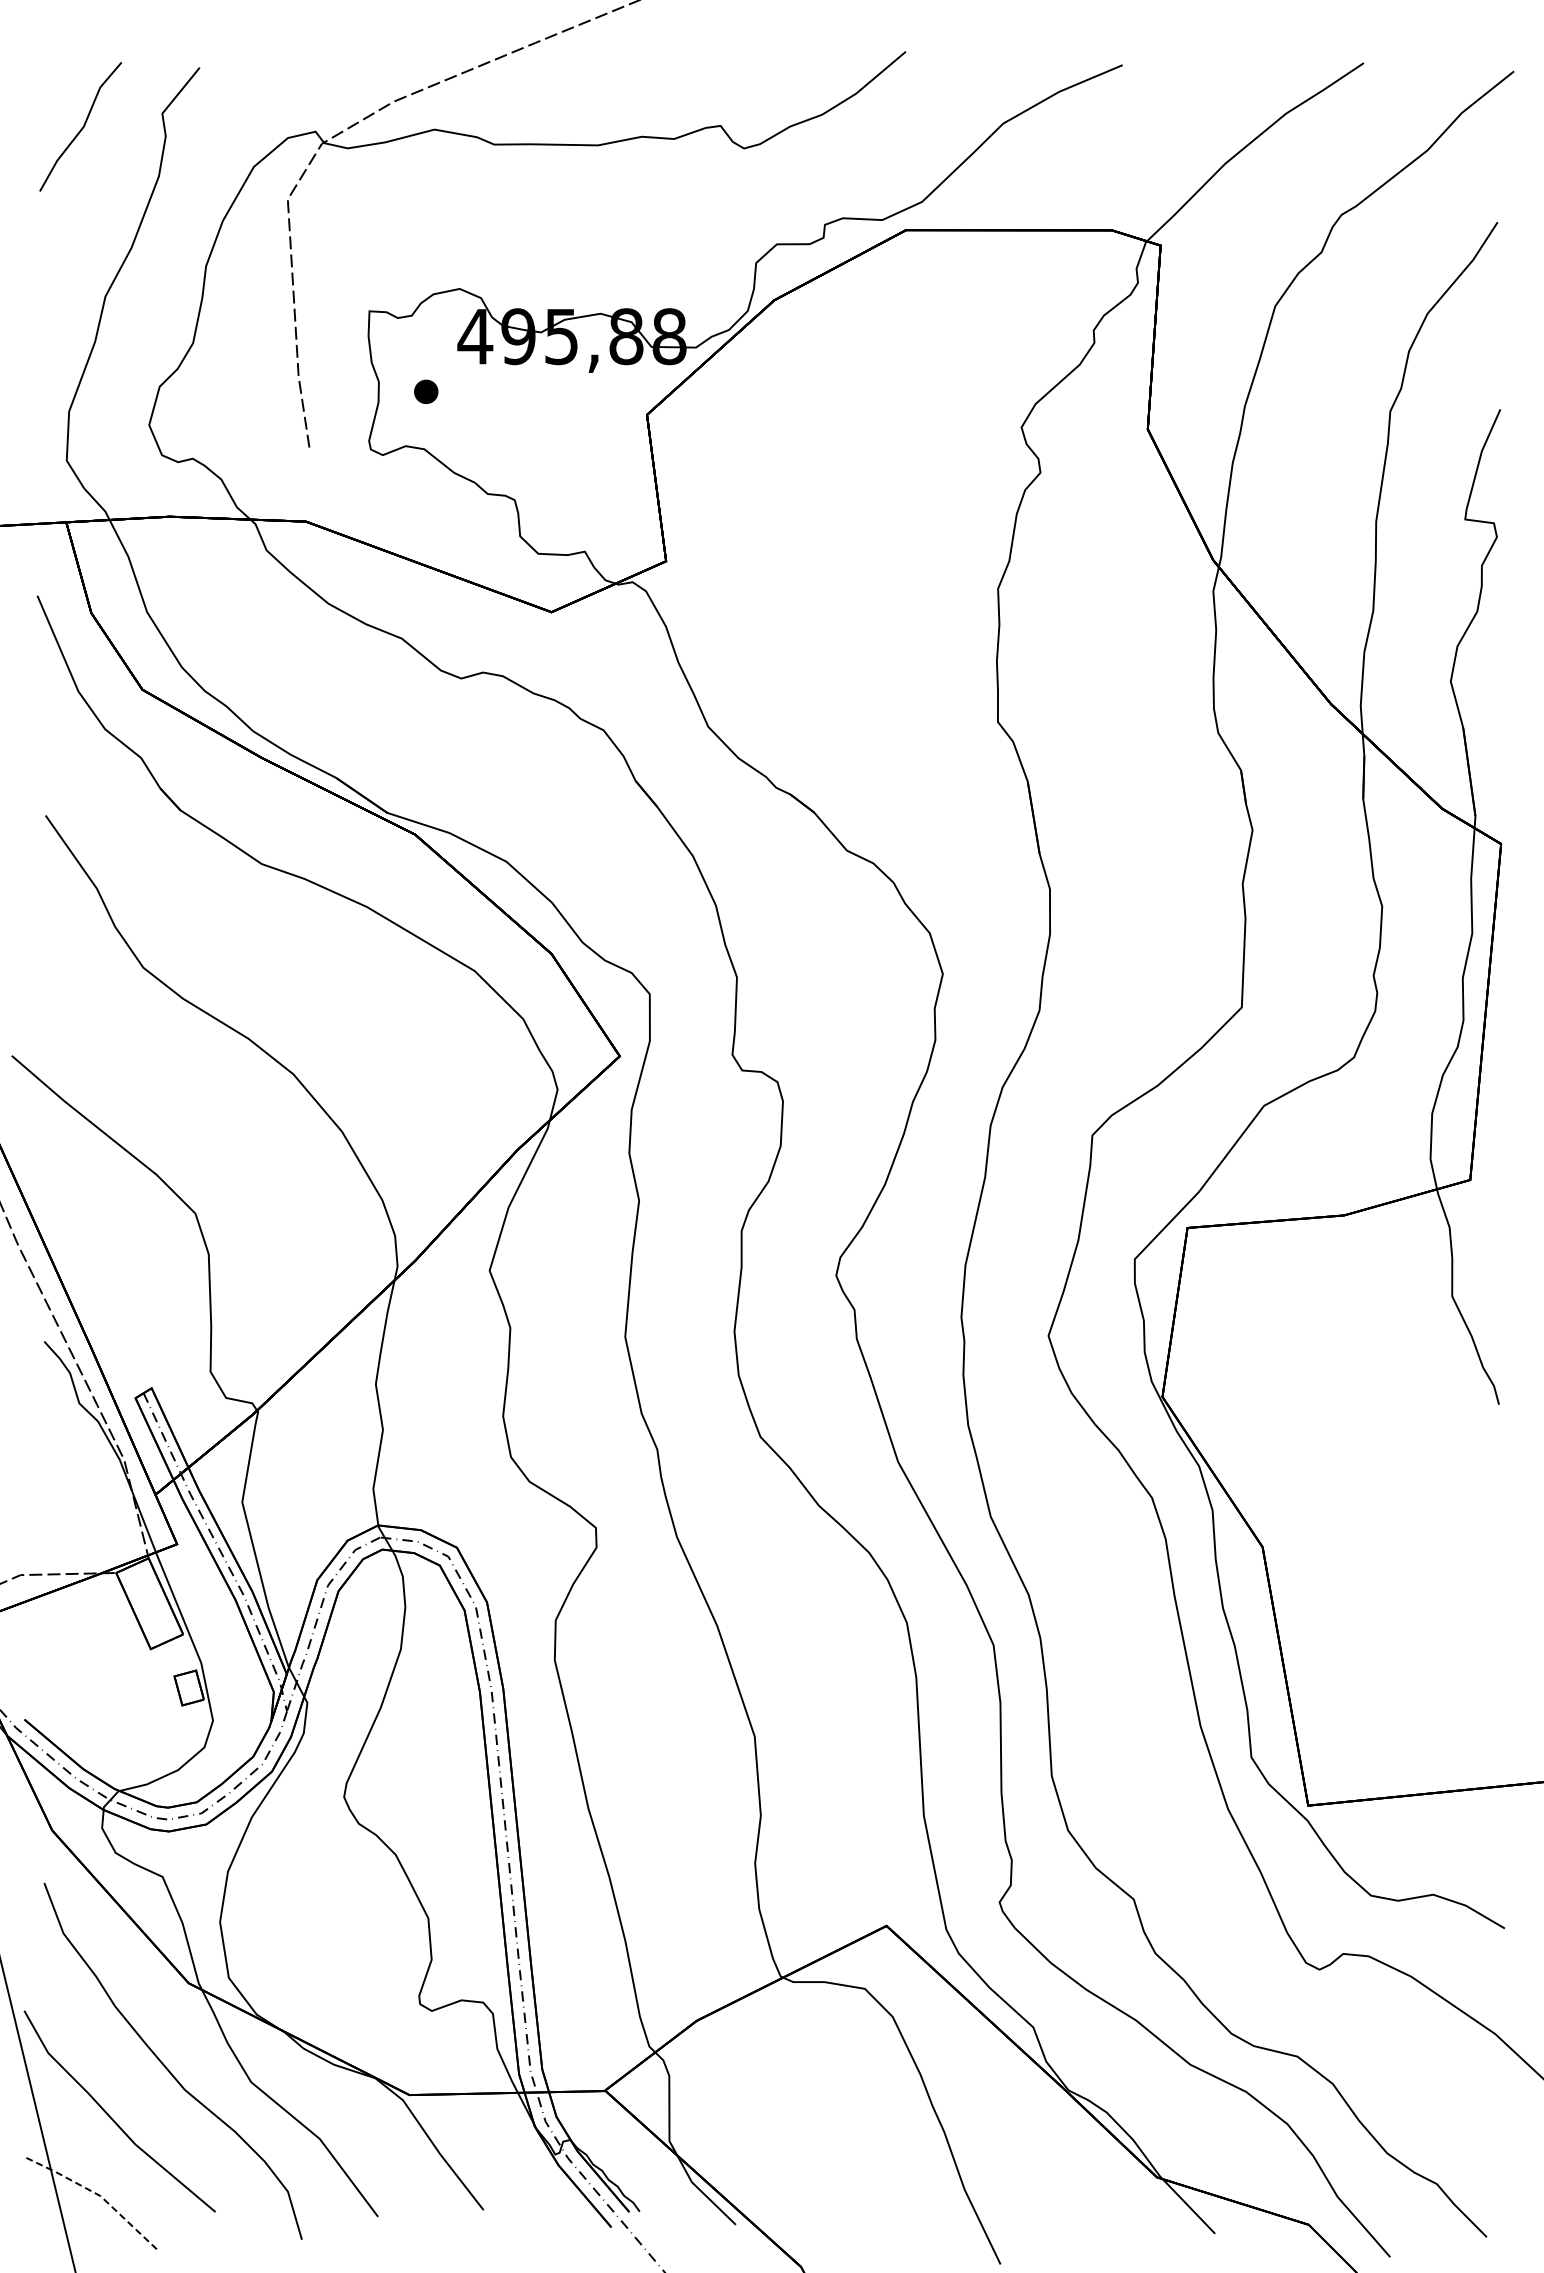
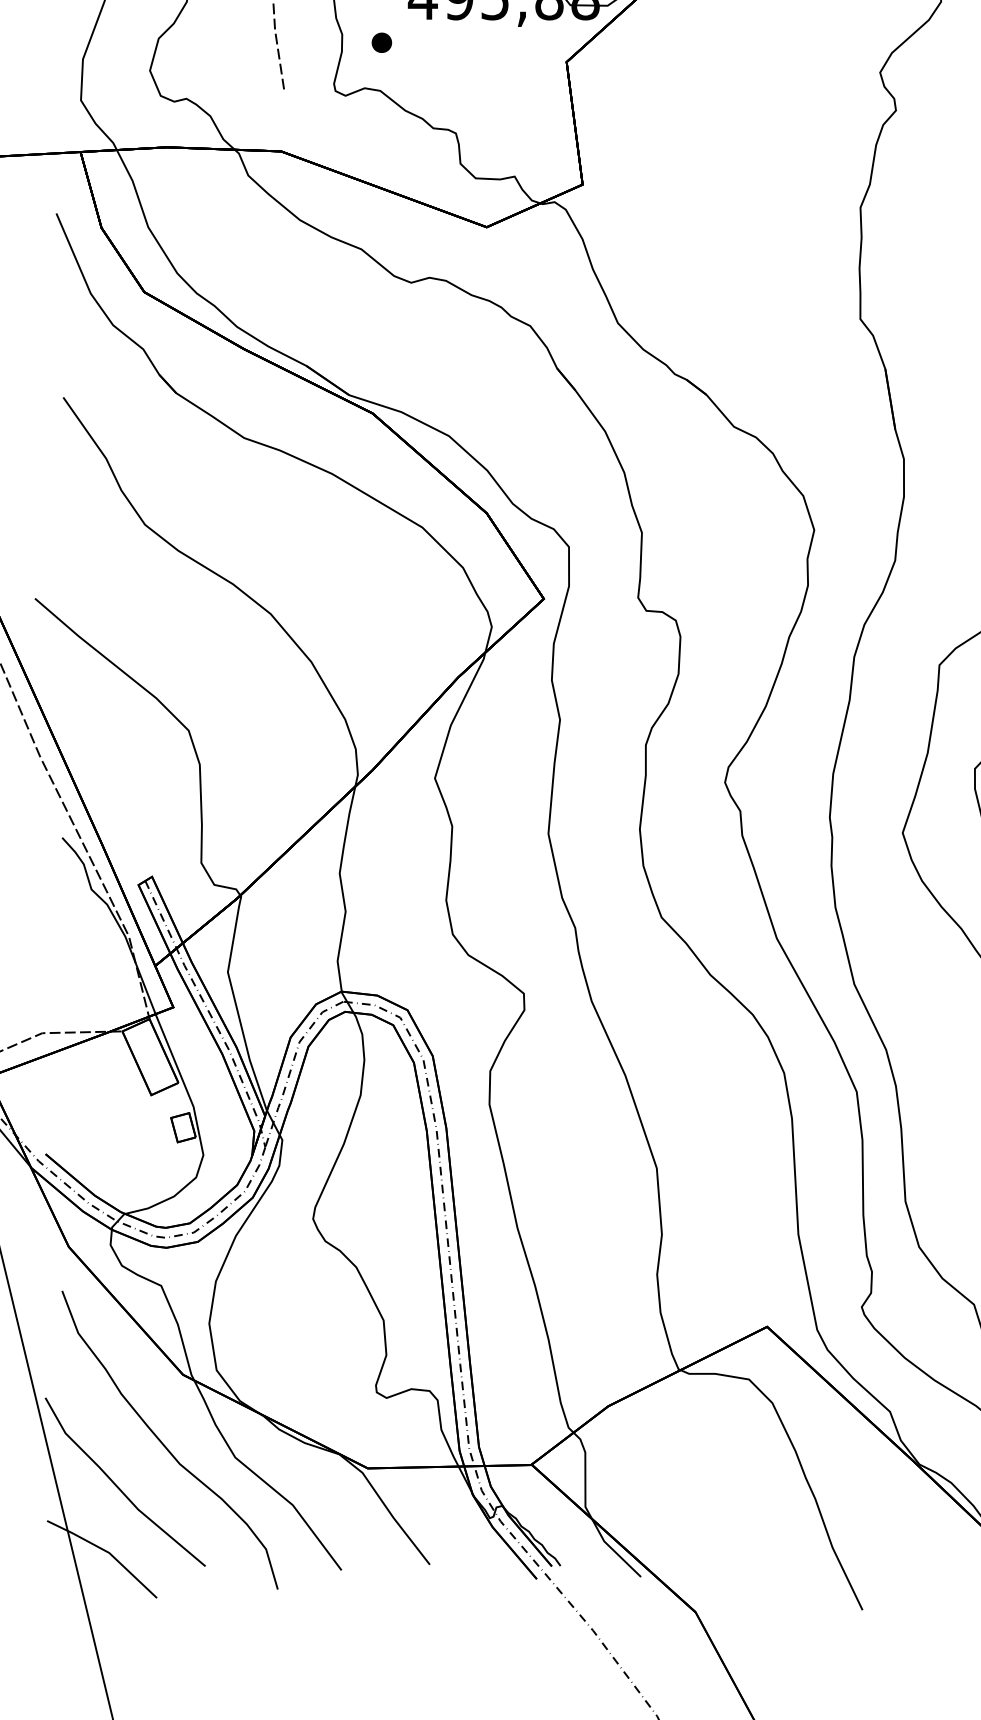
line: (97, 2194) -> (106, 1551), dashed -> solid

